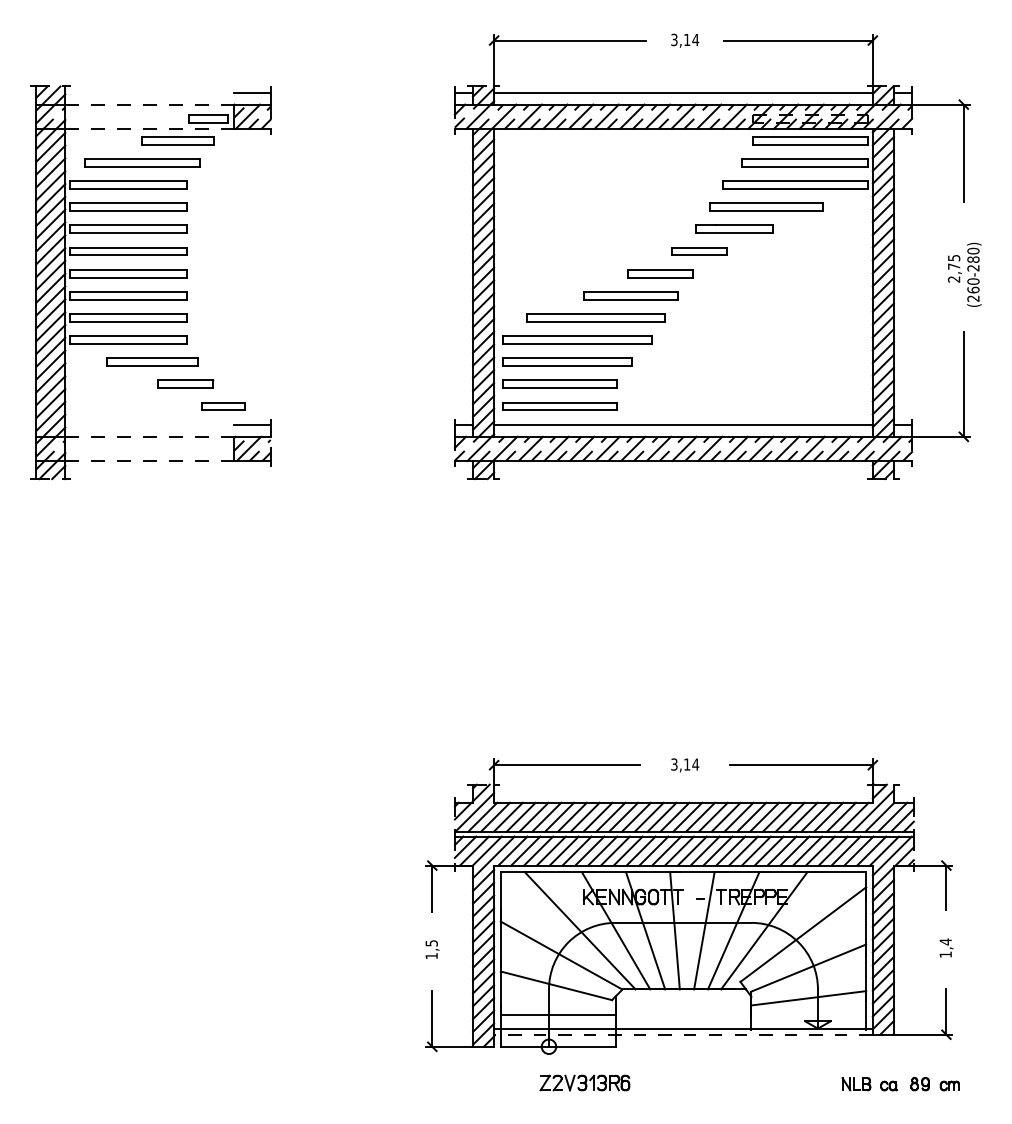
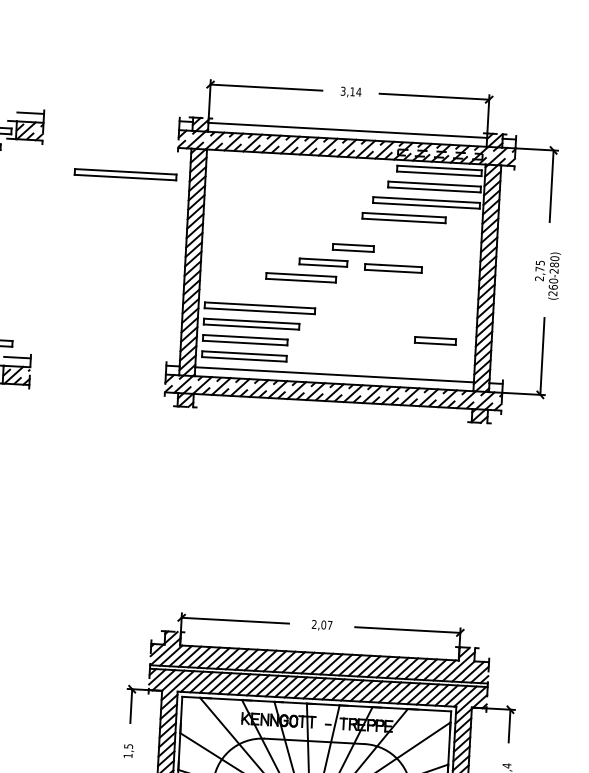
part: (734, 228) -> (393, 267), moved
part: (595, 317) -> (125, 174), moved
part: (817, 371) -> (435, 340), added
text: (685, 764) -> (322, 624), 3,14 -> 2,07

